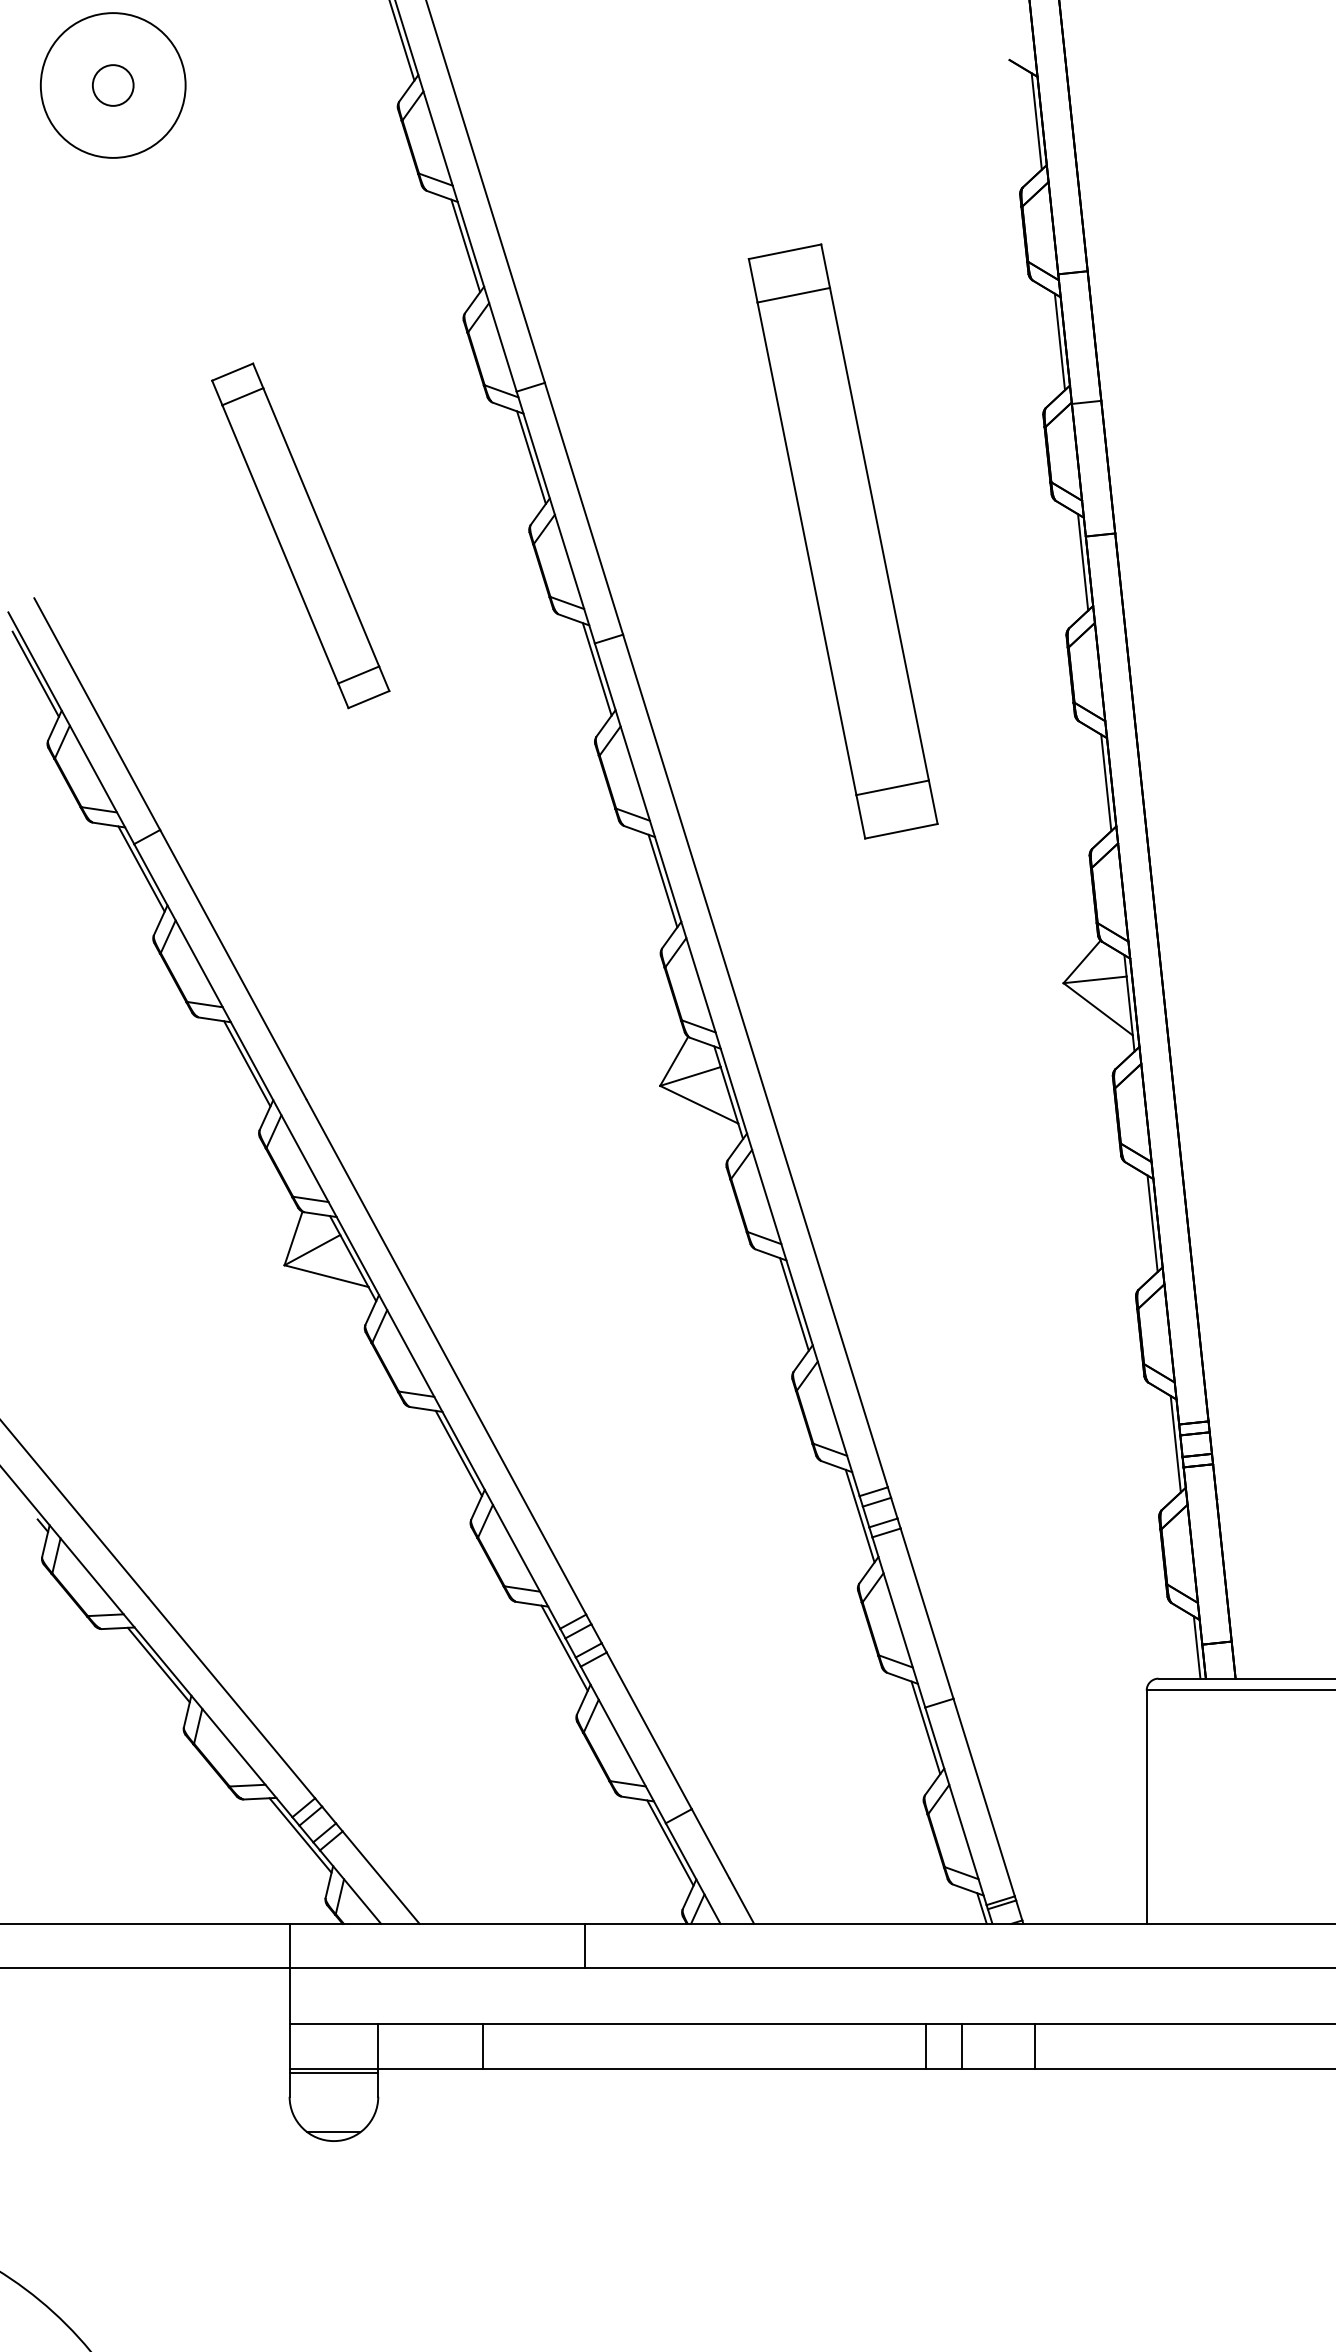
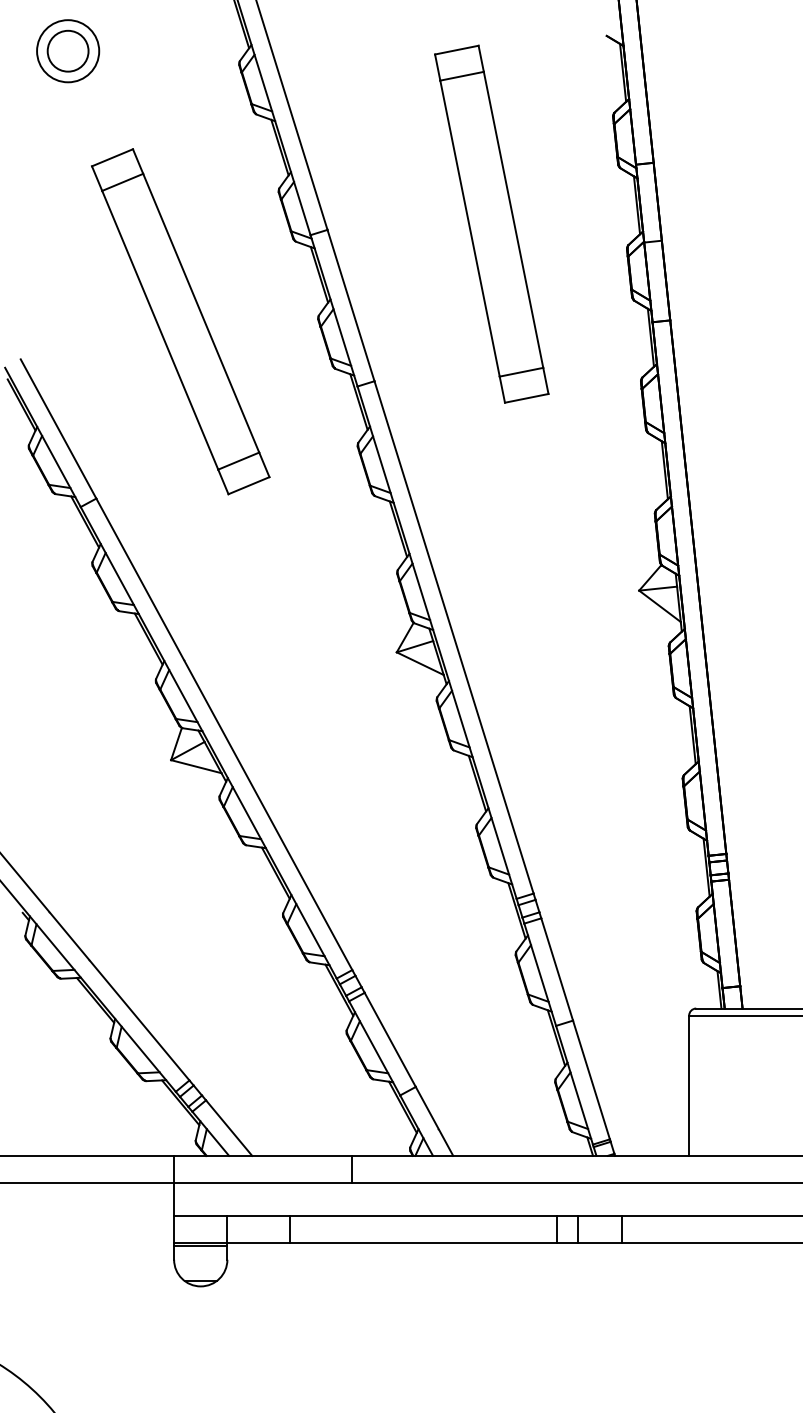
circle: (112, 84) -> (67, 50), size x1.67
circle: (113, 85) -> (68, 51), size x0.71
part: (300, 535) -> (180, 321), size x1.67
part: (842, 540) -> (491, 223), moved

